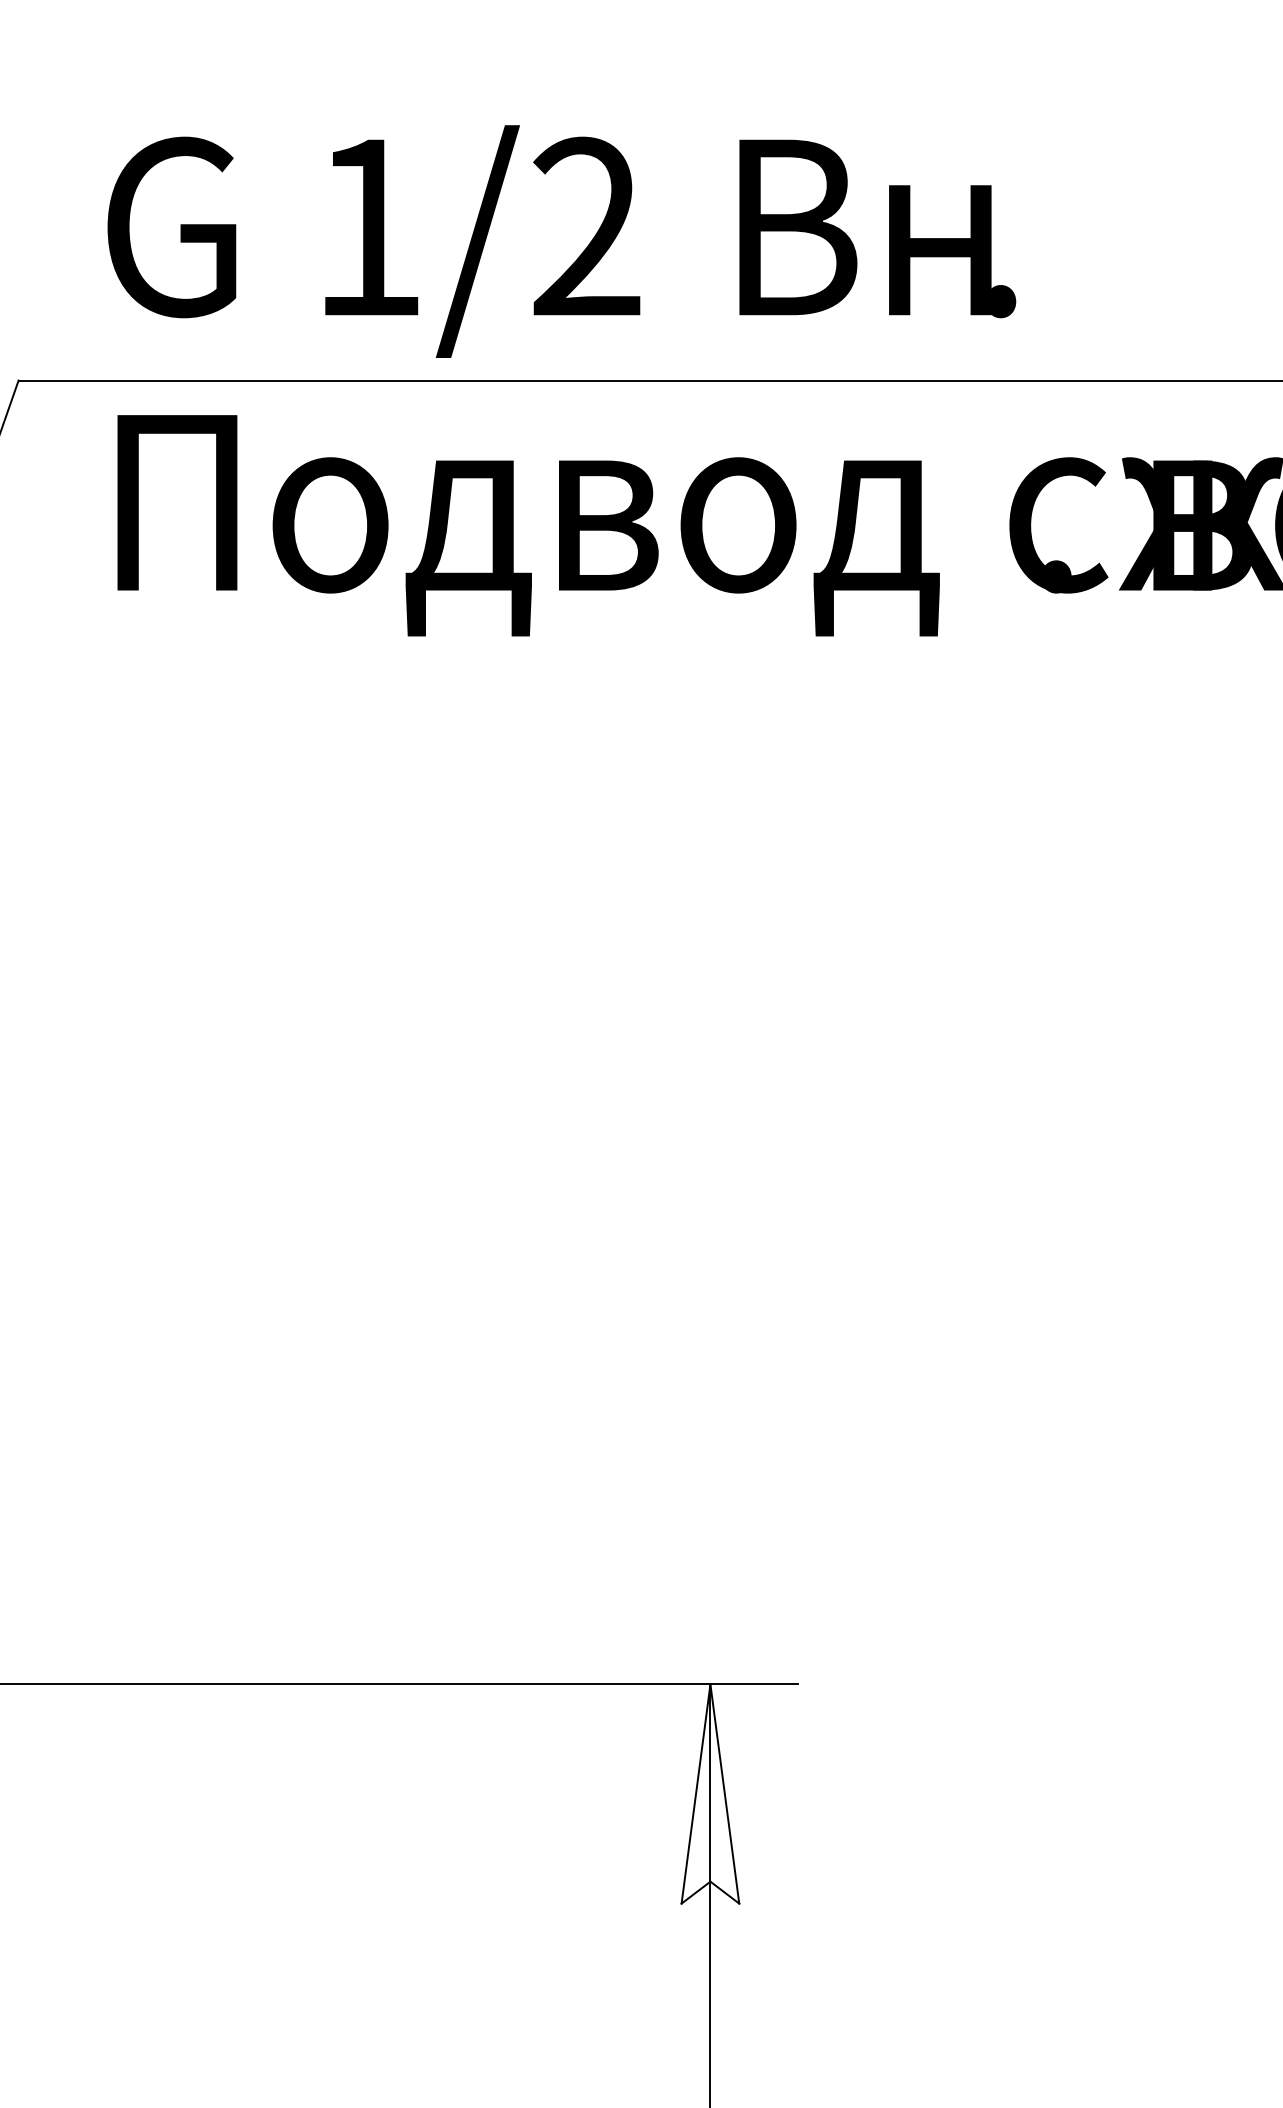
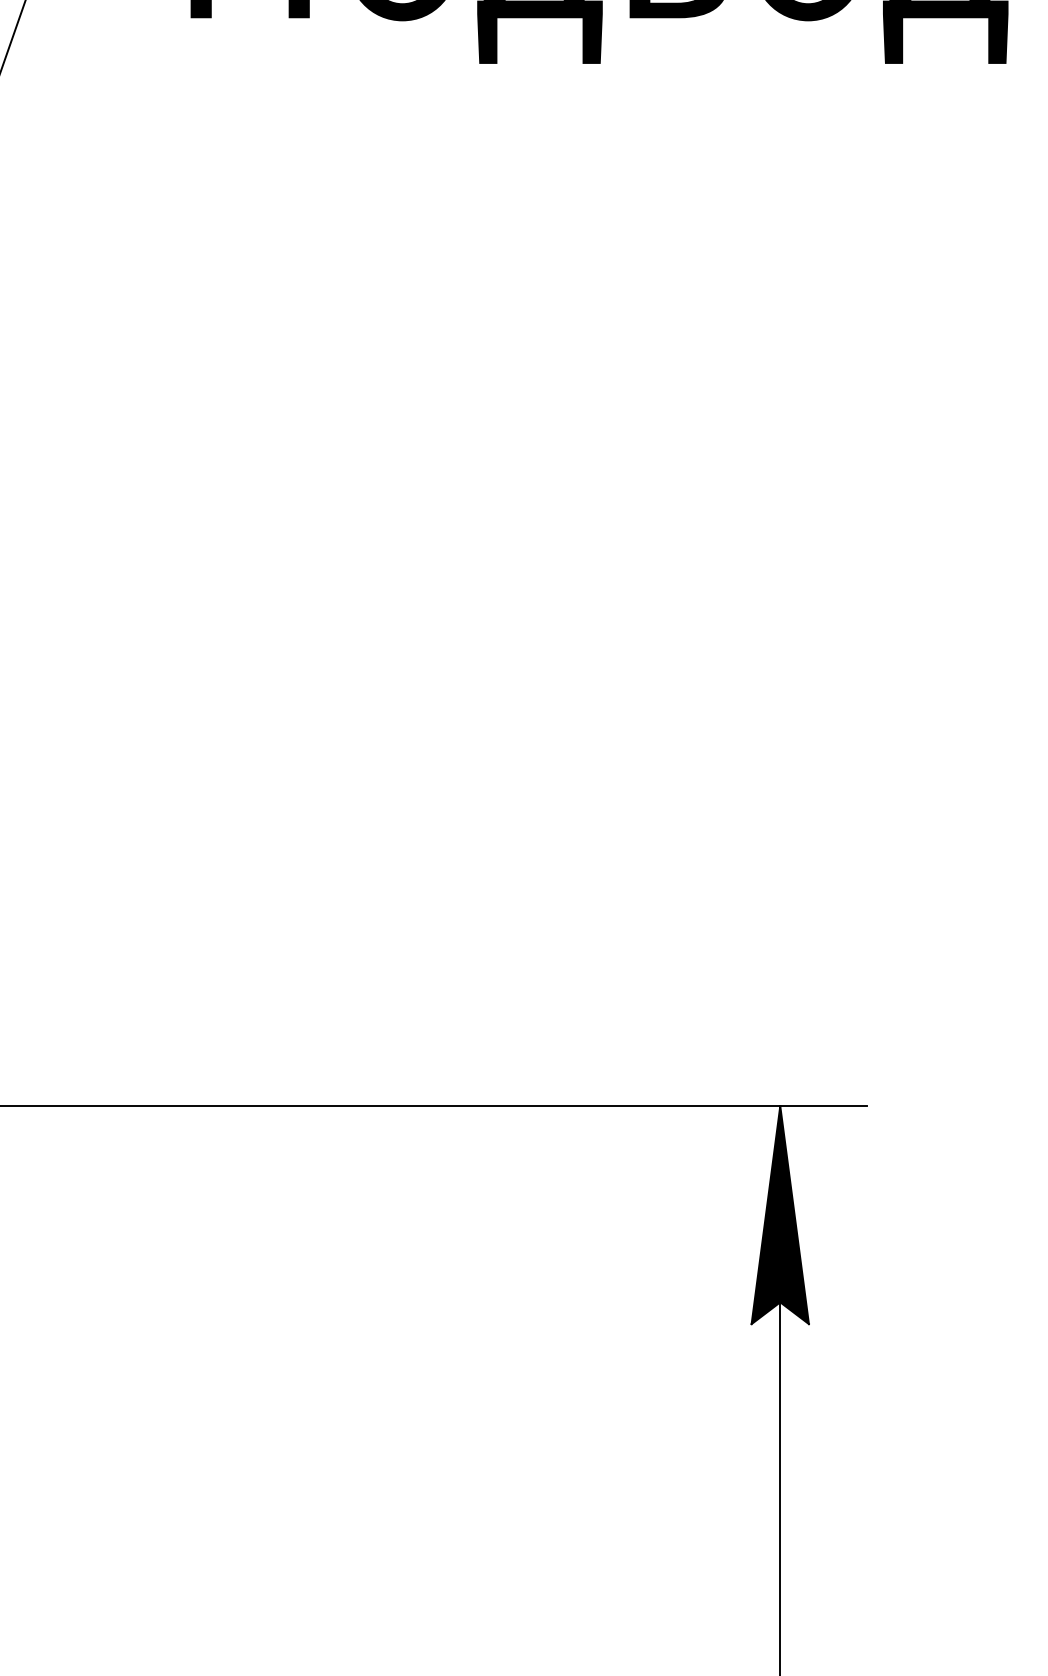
fill: (710, 1793) -> (780, 1214), added

